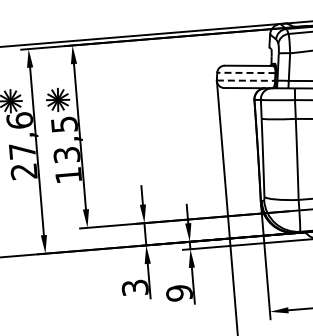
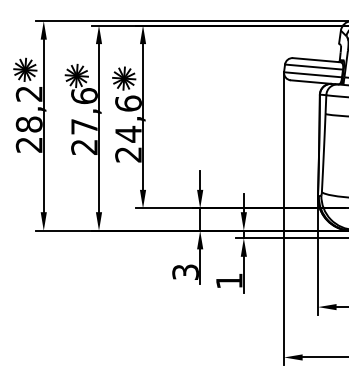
line: (245, 73) -> (313, 67), dashed -> solid
line: (246, 80) -> (313, 74), dashed -> solid
text: (66, 149) -> (128, 128), 13,5 -> 24,6
text: (179, 293) -> (229, 281), 9 -> 1

